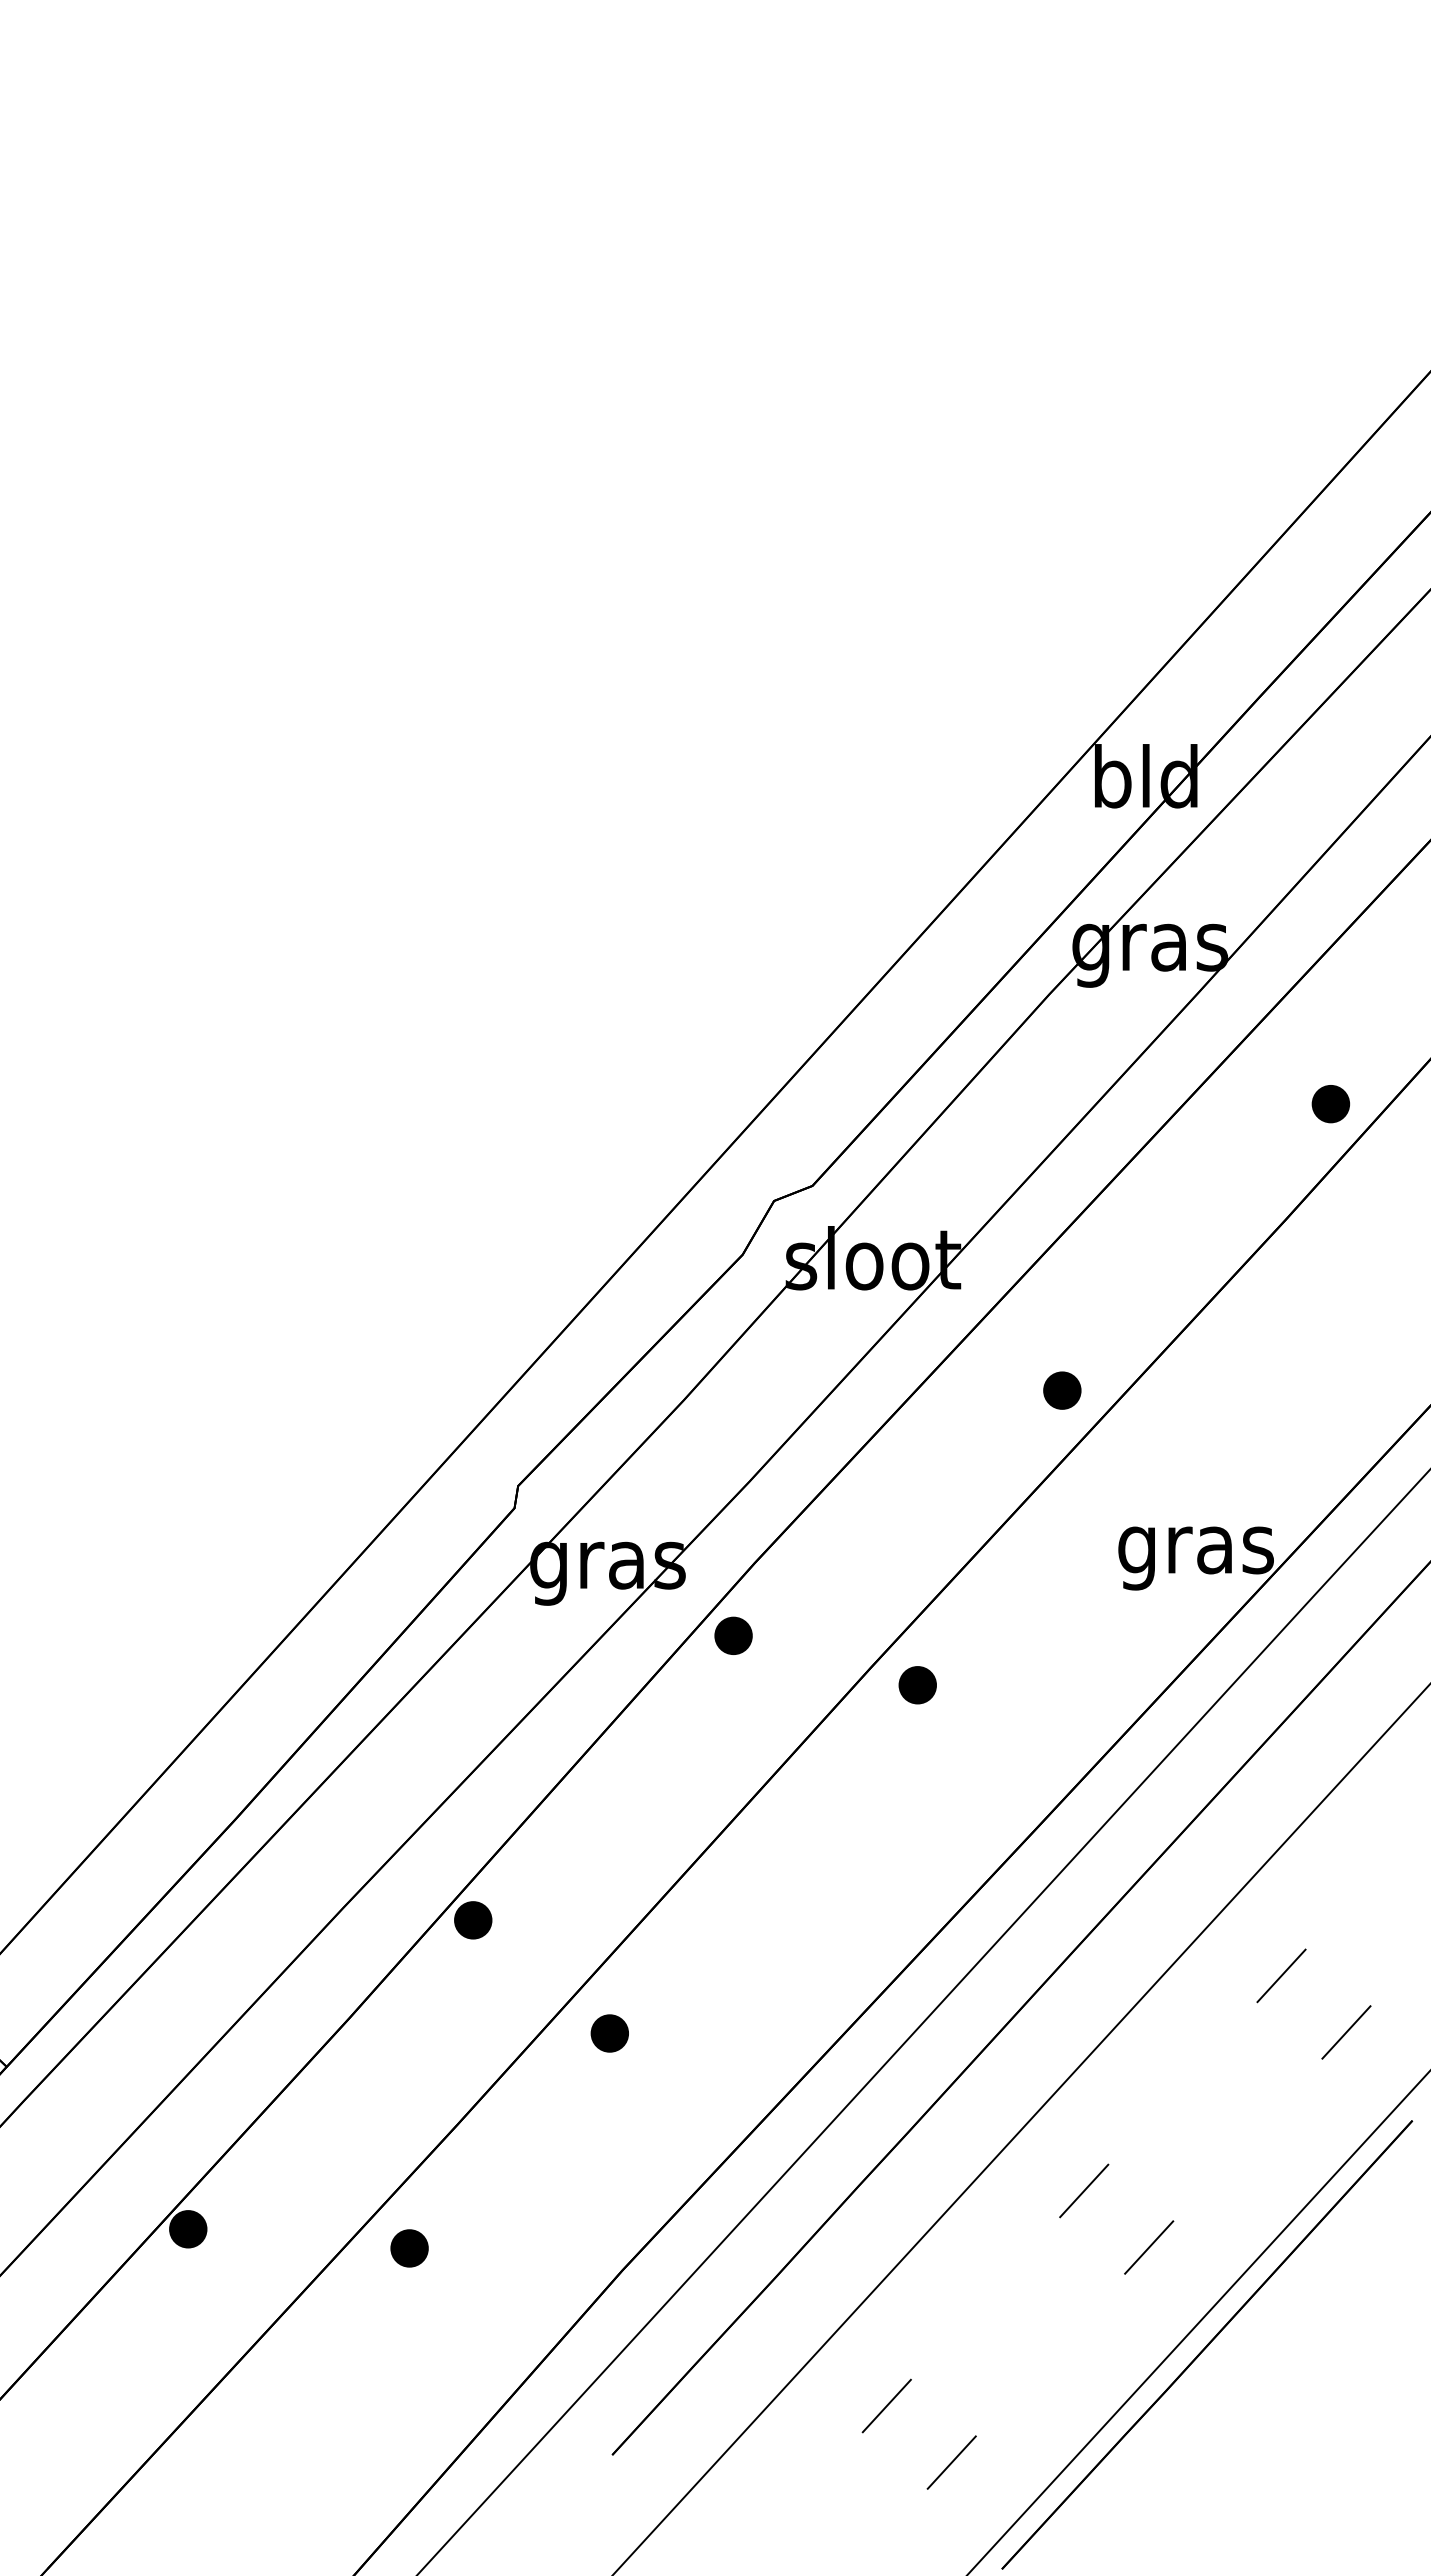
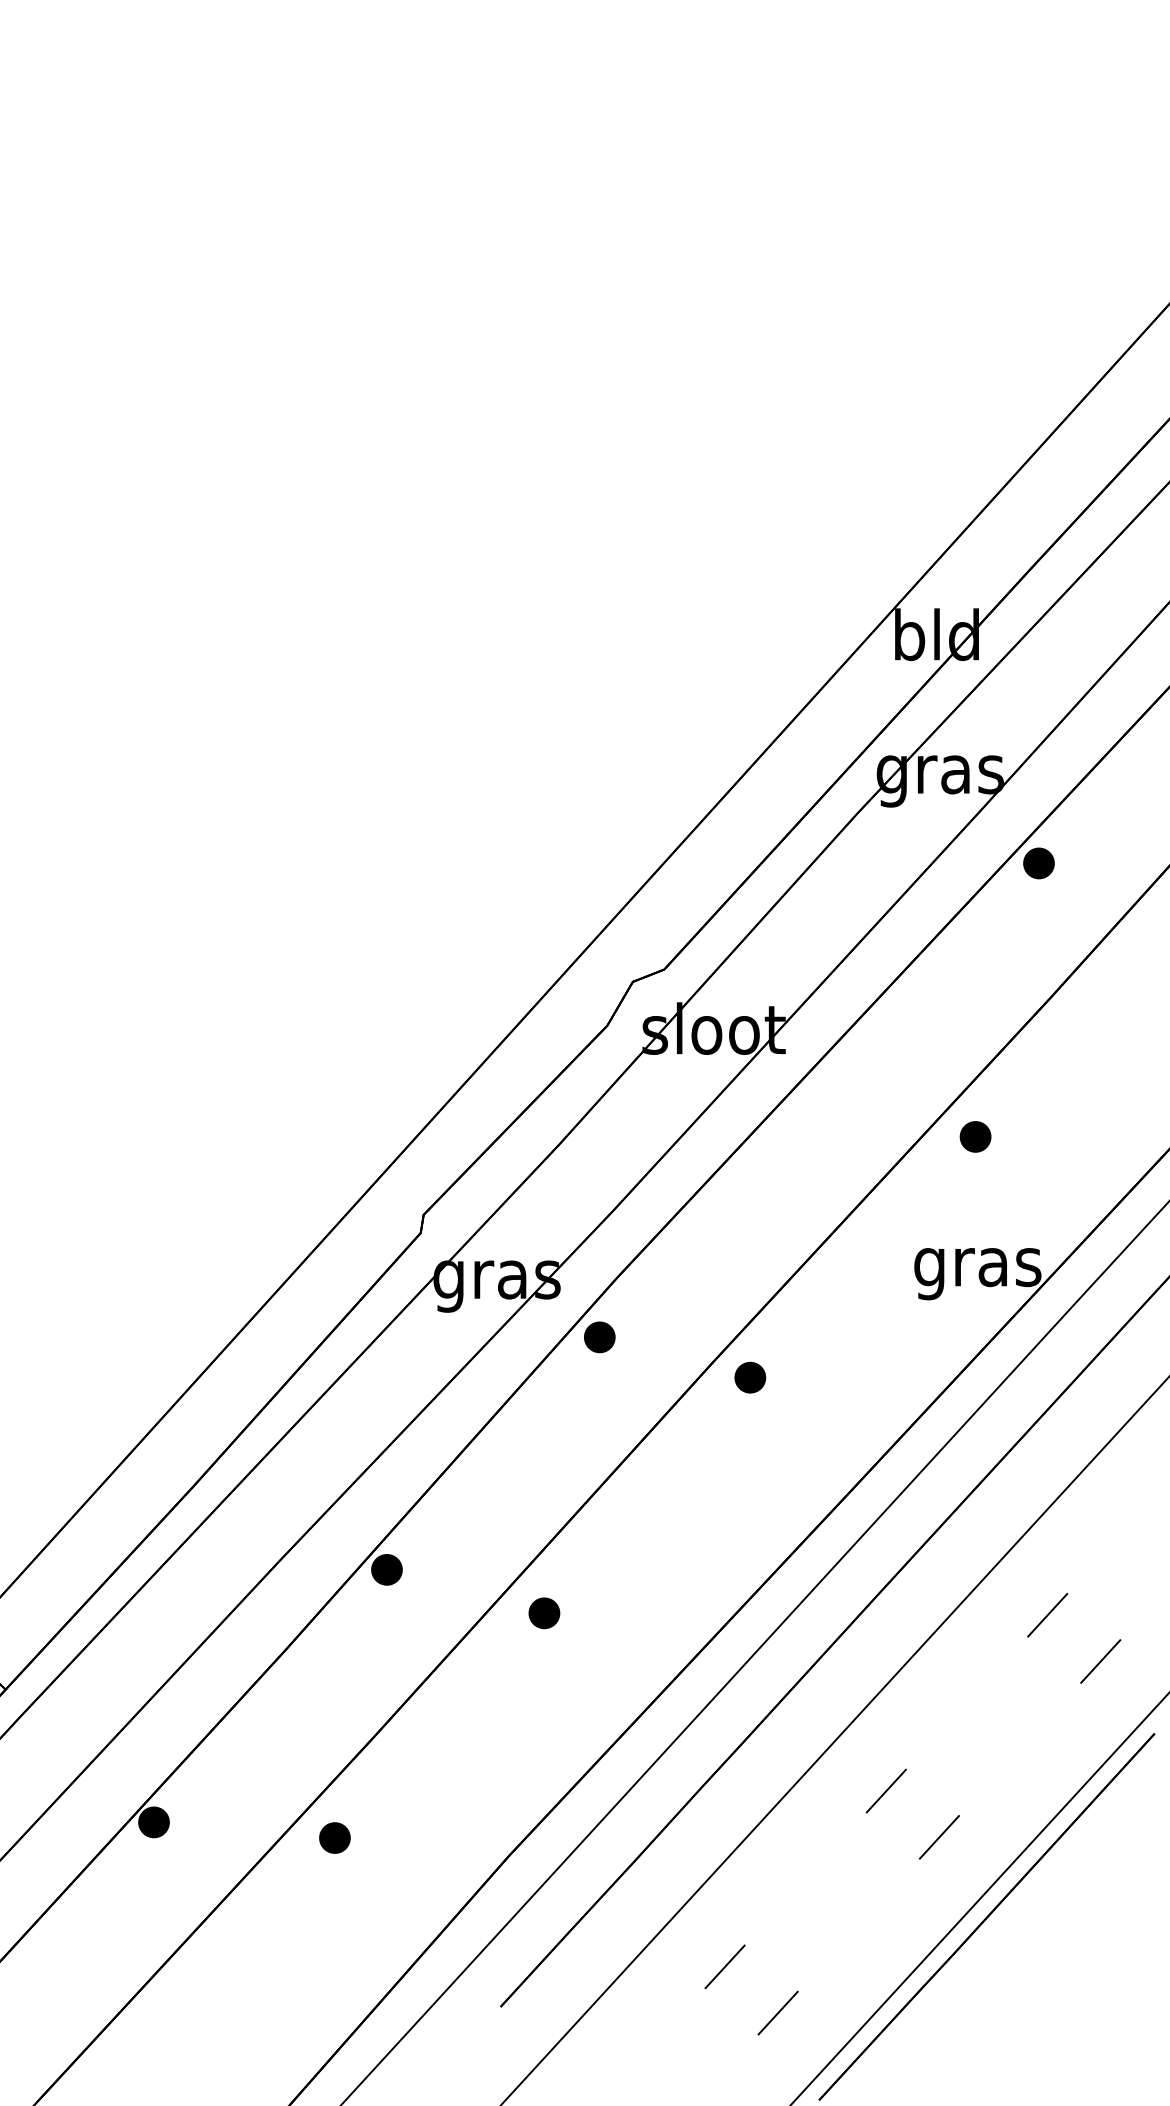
part: (1330, 1104) -> (1038, 863), moved
part: (1062, 1390) -> (975, 1136), moved
part: (609, 2033) -> (544, 1613), moved

